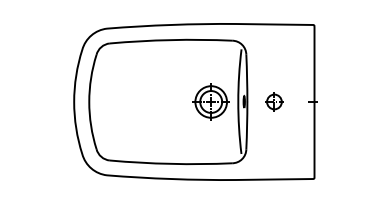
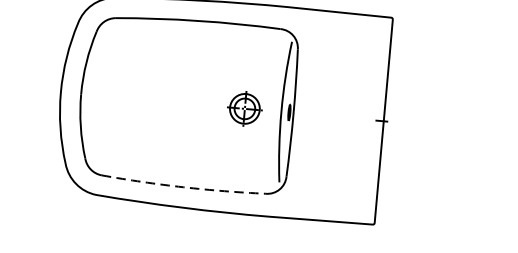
part: (210, 101) -> (244, 108), size x0.7
part: (274, 101) -> (330, 115), removed
arc: (170, 163) -> (182, 186), solid -> dashed

